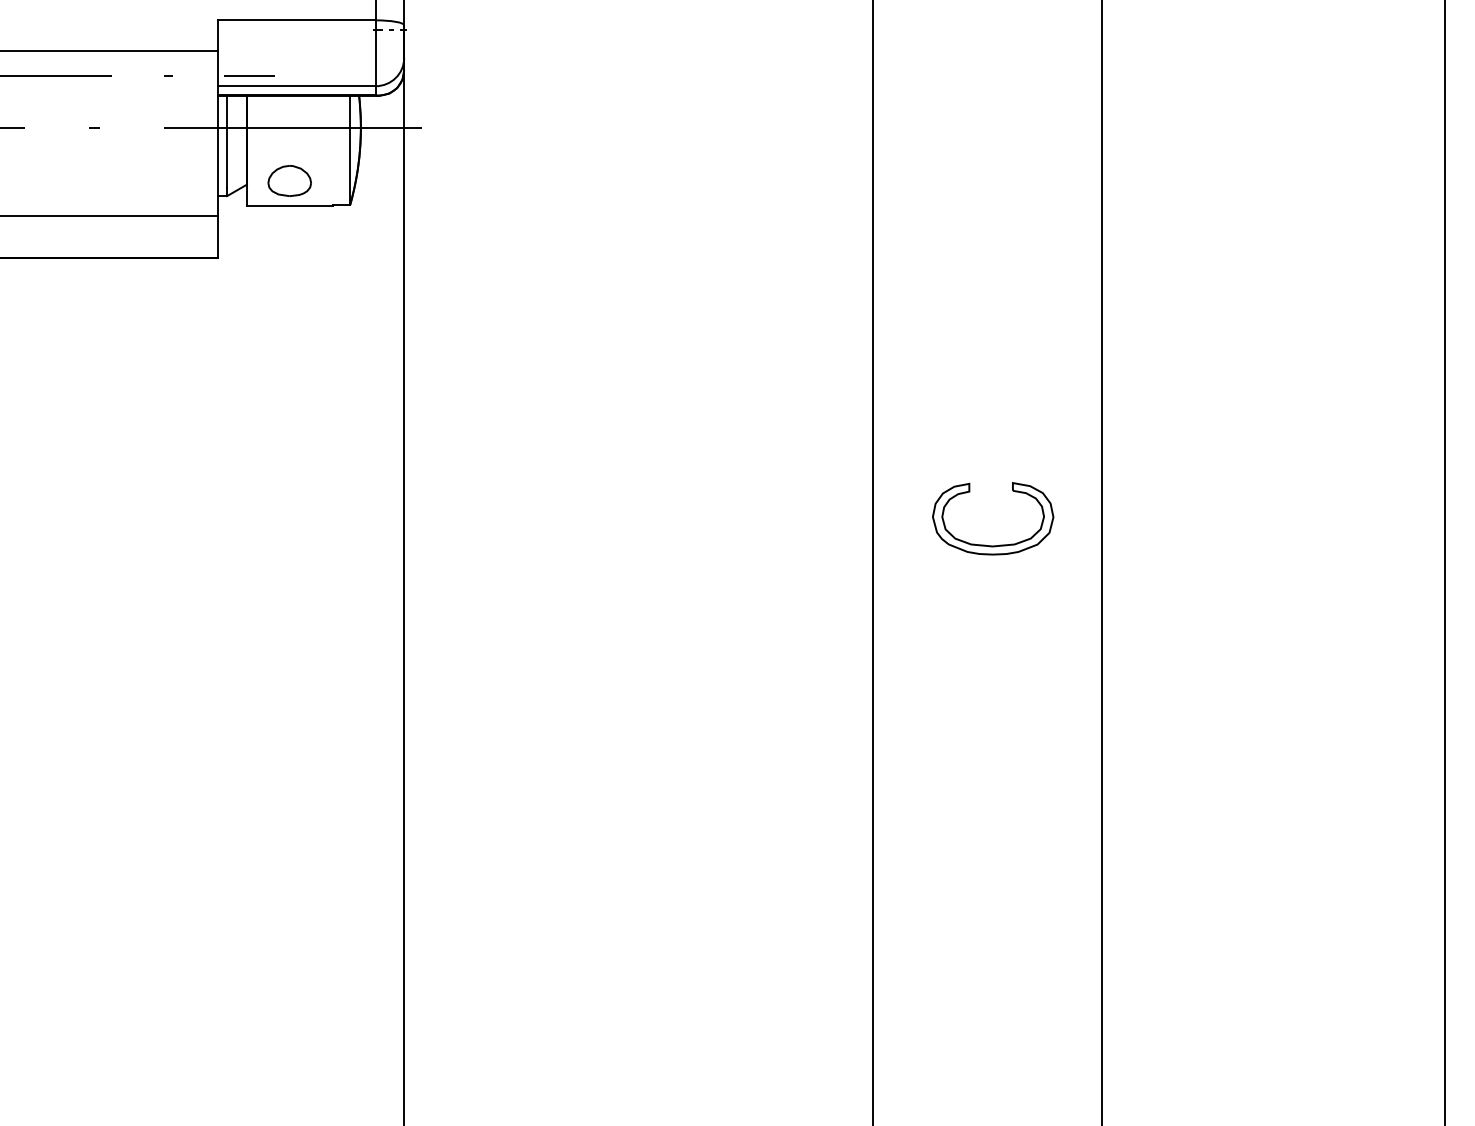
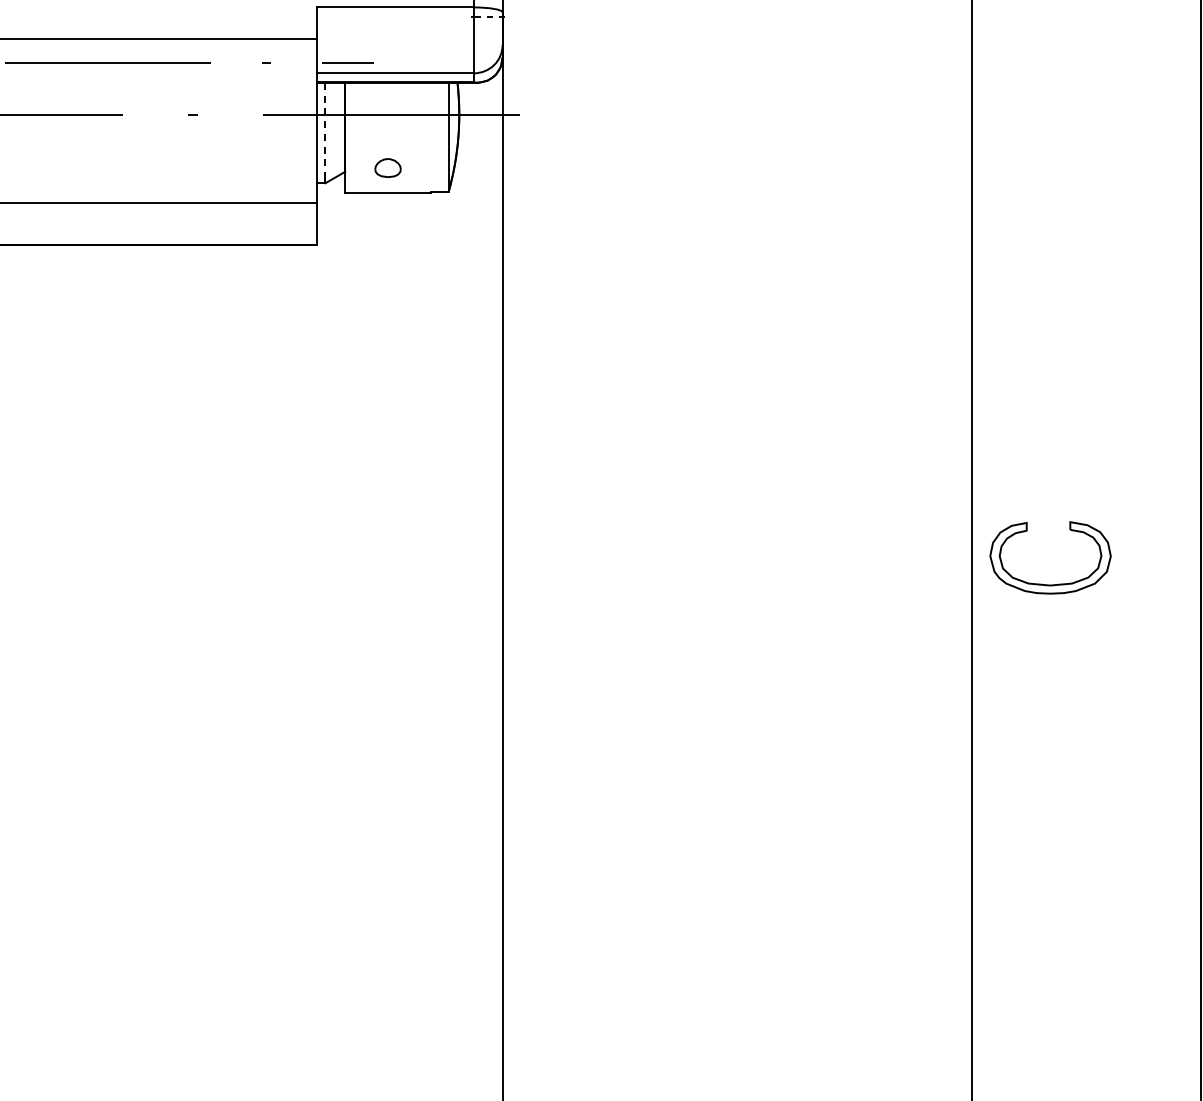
line: (227, 141) -> (325, 128), solid -> dashed
part: (289, 180) -> (387, 167), size x0.6
part: (1000, 544) -> (1057, 583), moved

